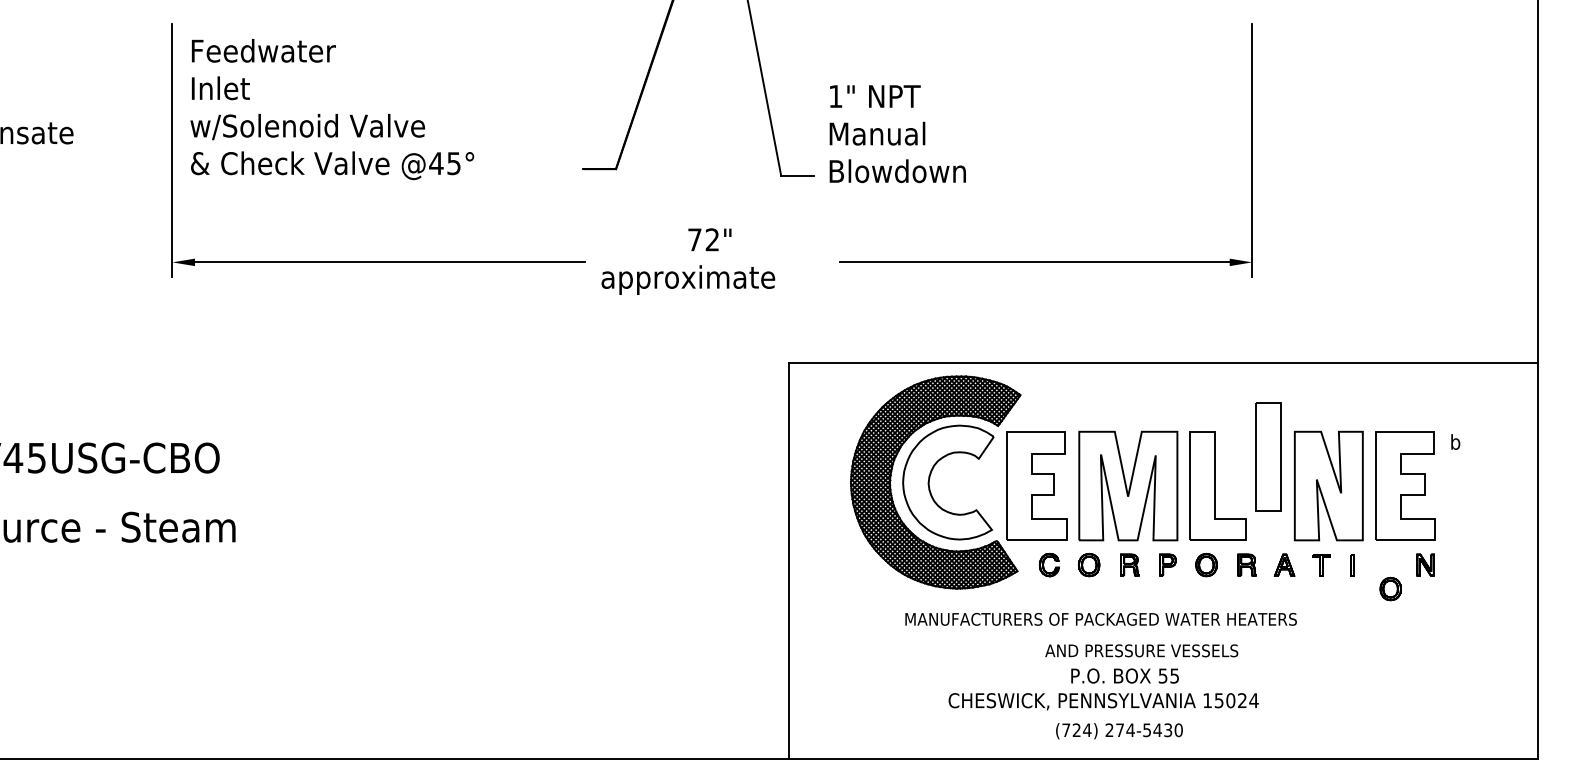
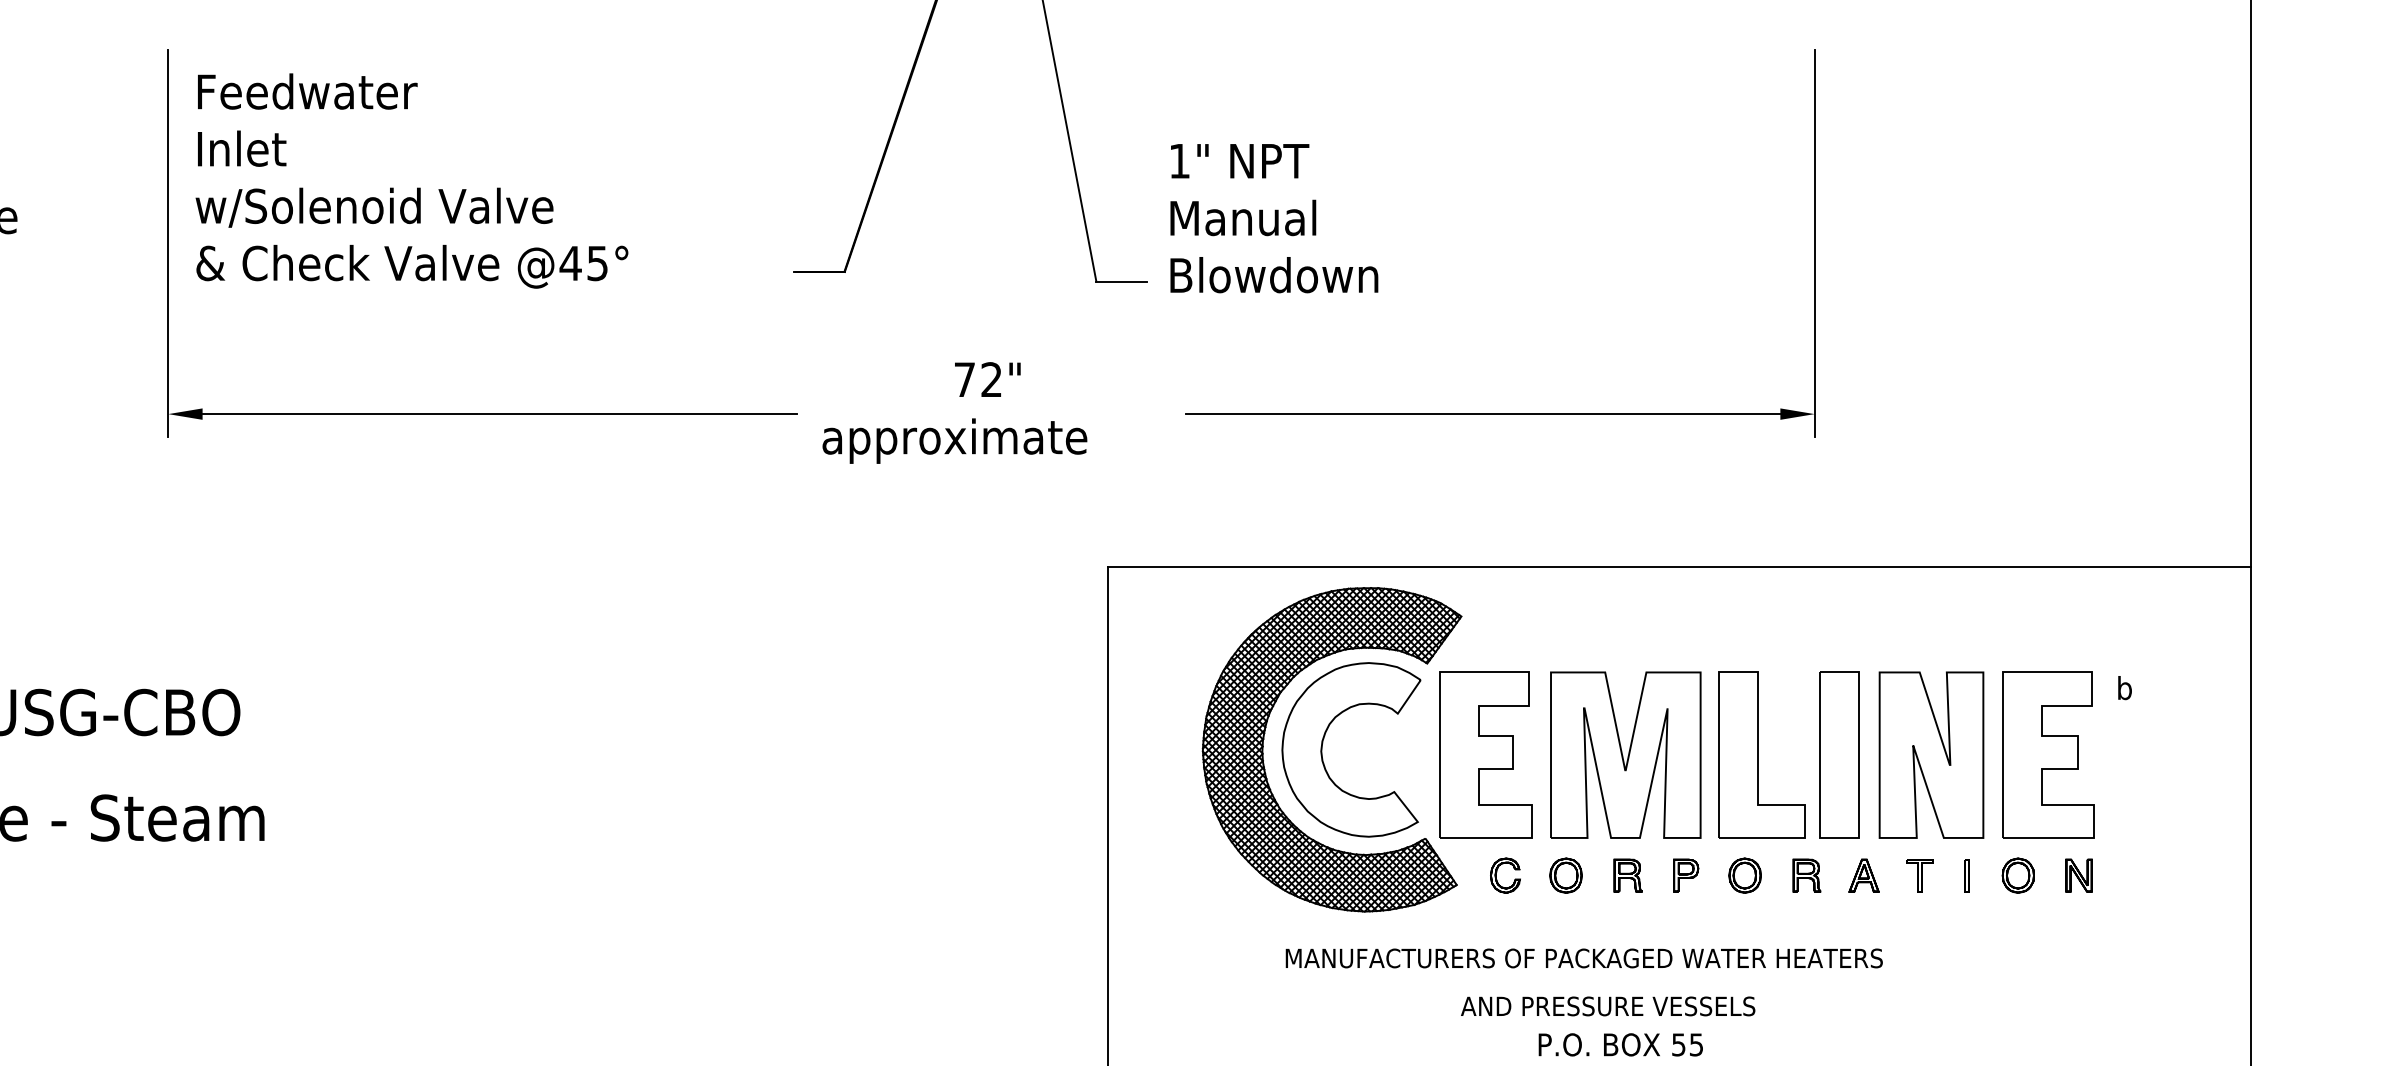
part: (1268, 456) -> (1839, 754), moved
part: (1390, 588) -> (2017, 874), moved
text: (1141, 650) -> (1607, 1005), moved

